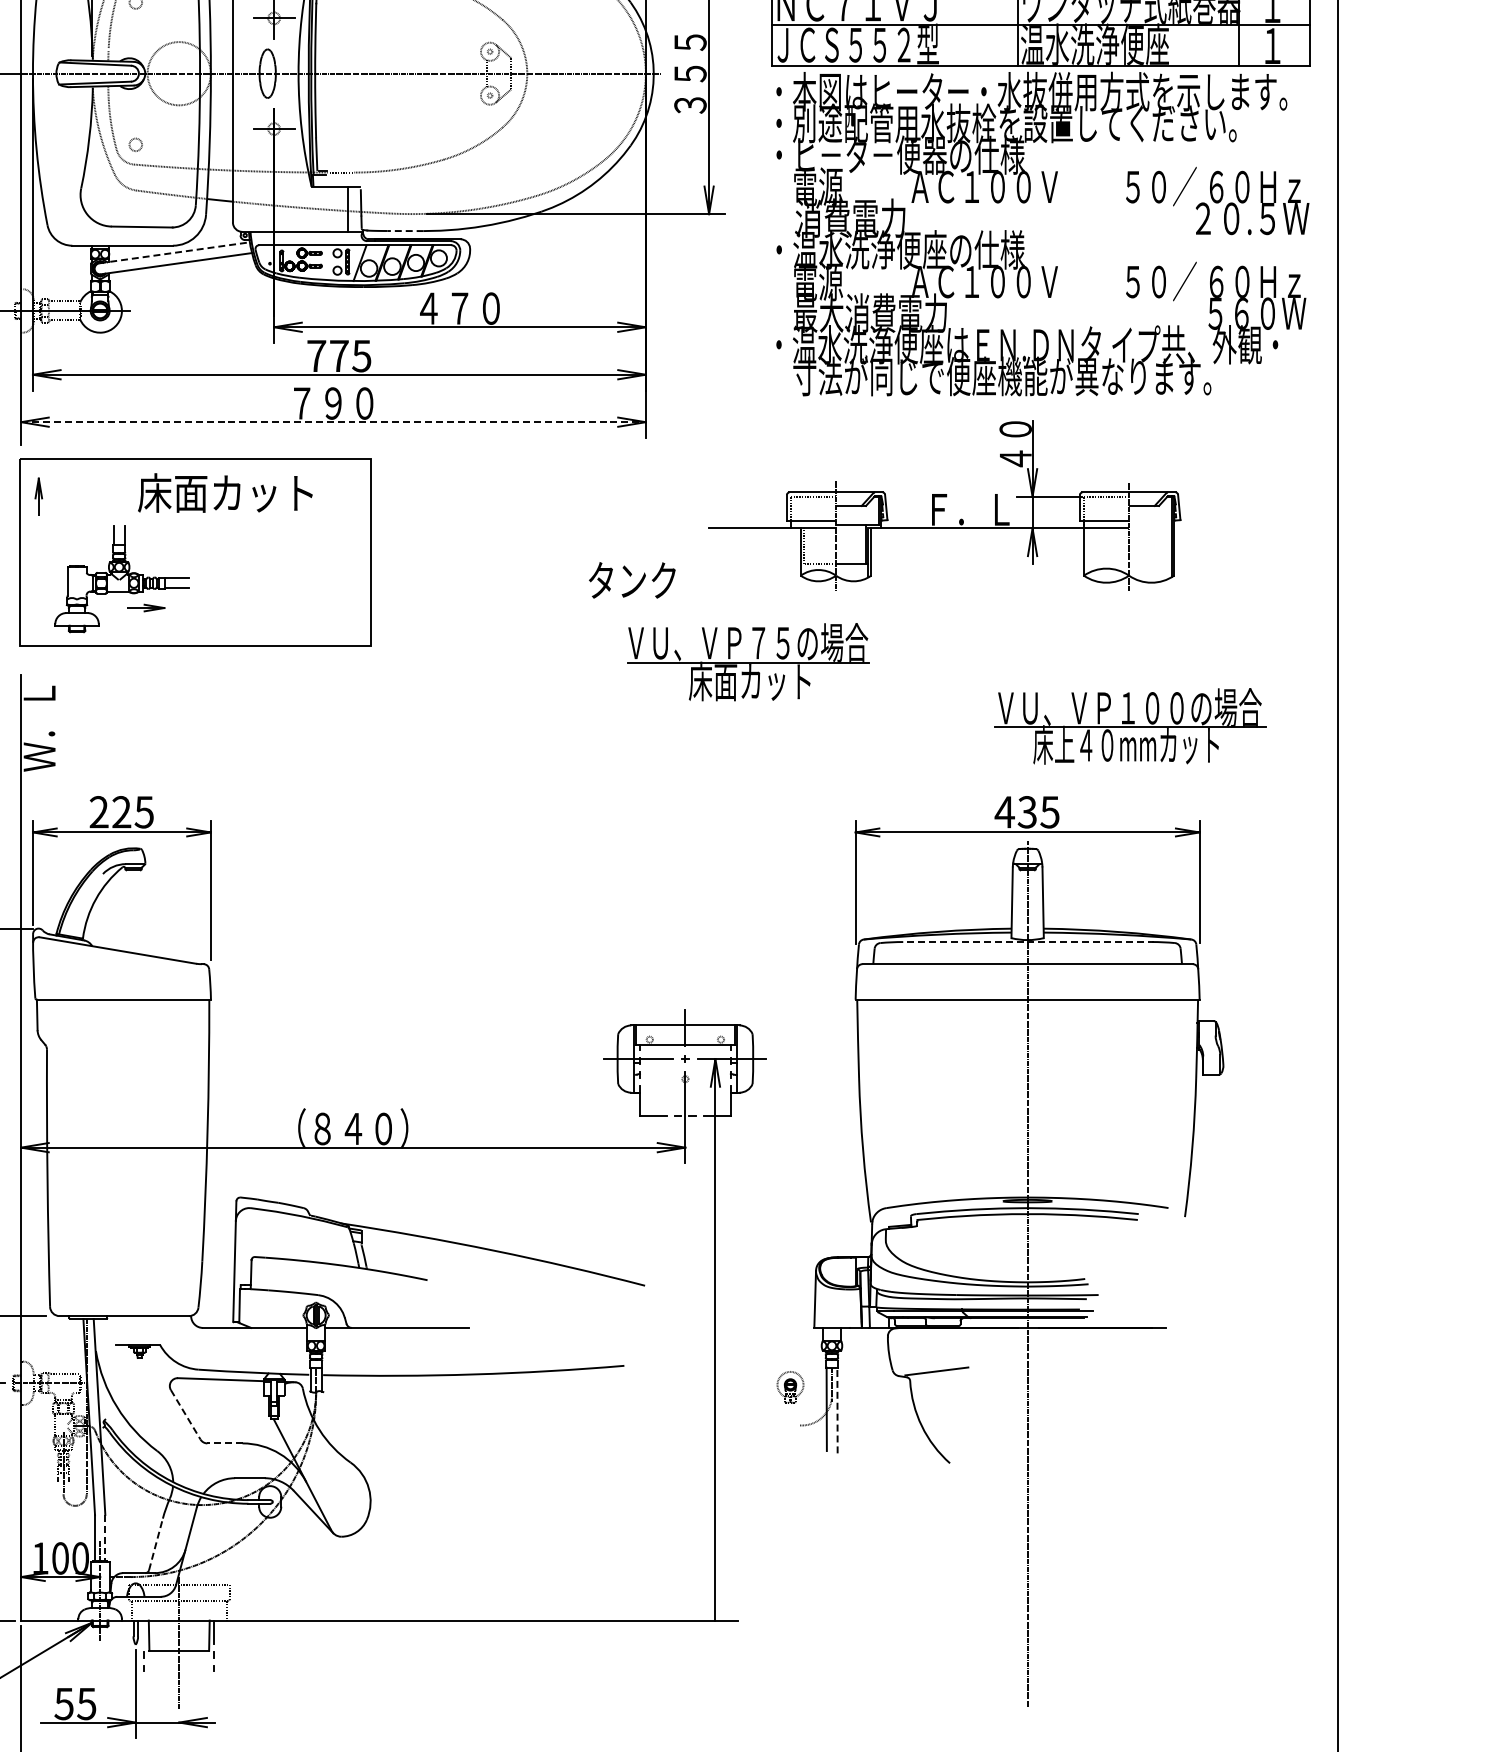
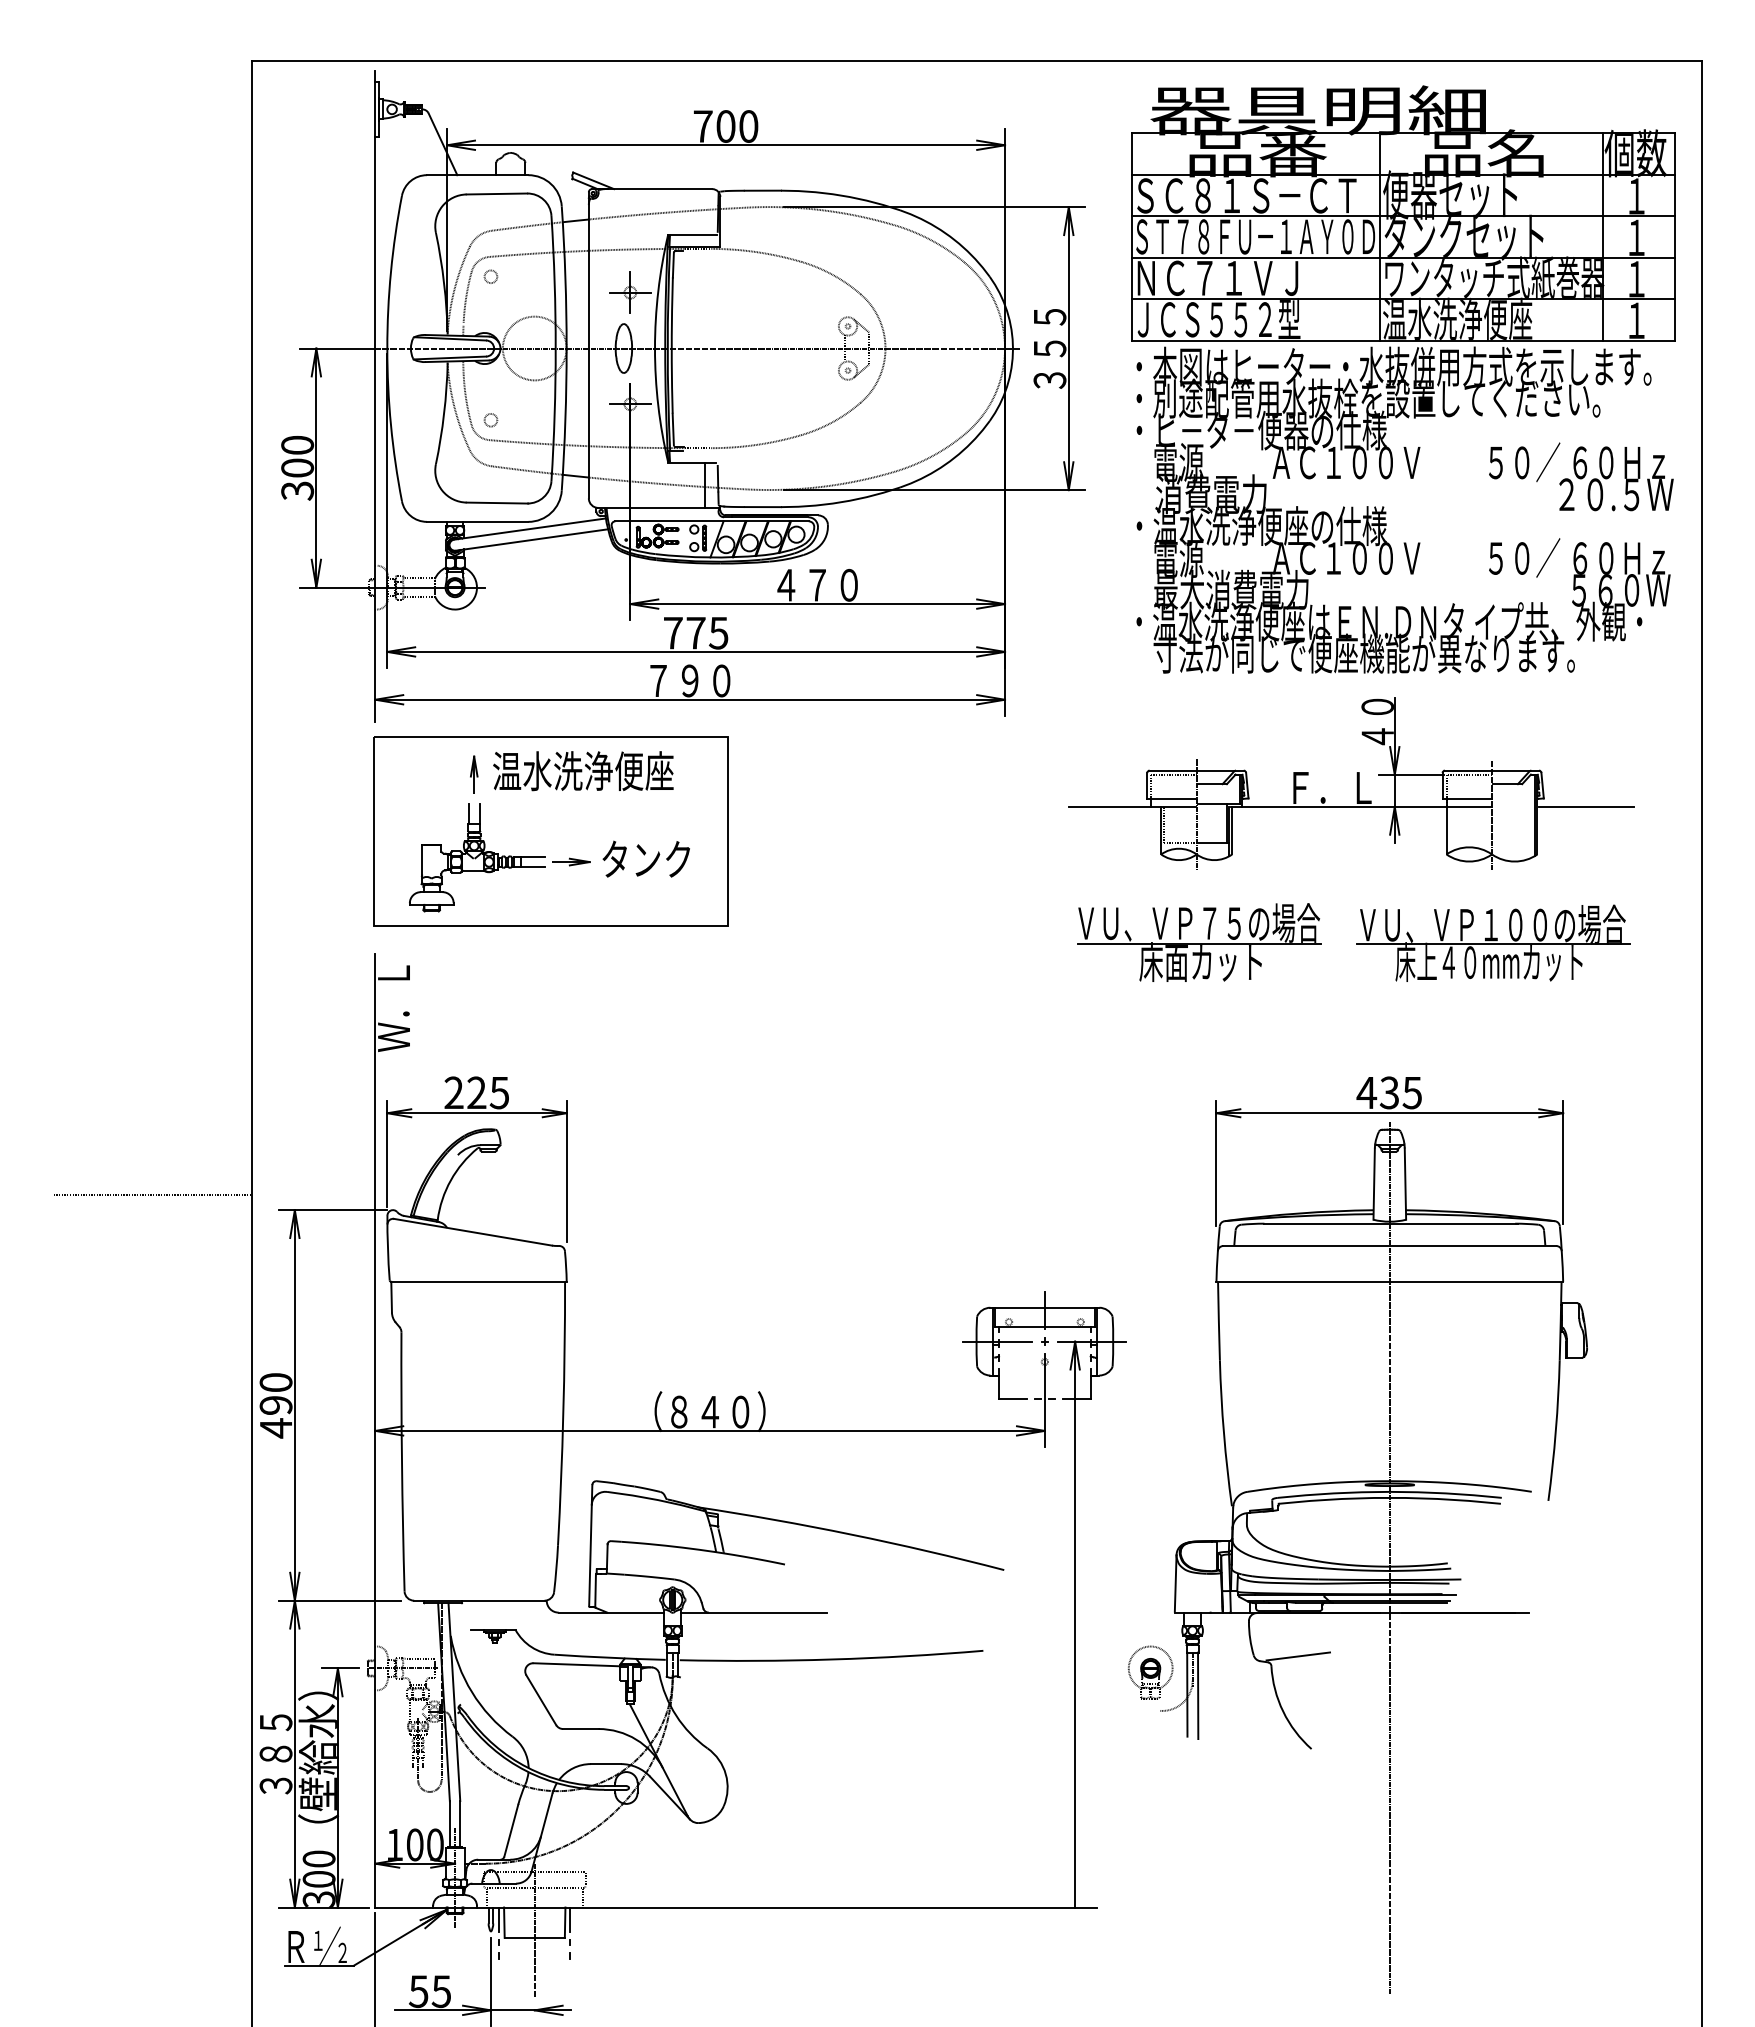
line: (405, 231) -> (762, 507), dashed -> solid
line: (175, 253) -> (530, 529), dashed -> solid
line: (333, 421) -> (690, 699), dashed -> solid
text: (227, 493) -> (583, 771), 床面カット -> 温水洗浄便座
part: (39, 496) -> (474, 774), moved
line: (1222, 528) -> (1586, 806), added
text: (631, 579) -> (645, 858), moved
part: (146, 607) -> (571, 861), moved
part: (748, 662) -> (1199, 942), moved
part: (1130, 725) -> (1493, 942), moved
line: (1029, 941) -> (1391, 1223), dashed -> solid
part: (790, 1387) -> (1150, 1672), size x1.67
line: (837, 1410) -> (1198, 1695), dashed -> solid
line: (185, 1415) -> (541, 1700), dashed -> solid
line: (224, 1443) -> (580, 1729), dashed -> solid
line: (105, 1538) -> (460, 1824), dashed -> solid
line: (156, 1544) -> (511, 1830), dashed -> solid
line: (144, 1632) -> (499, 1919), added

